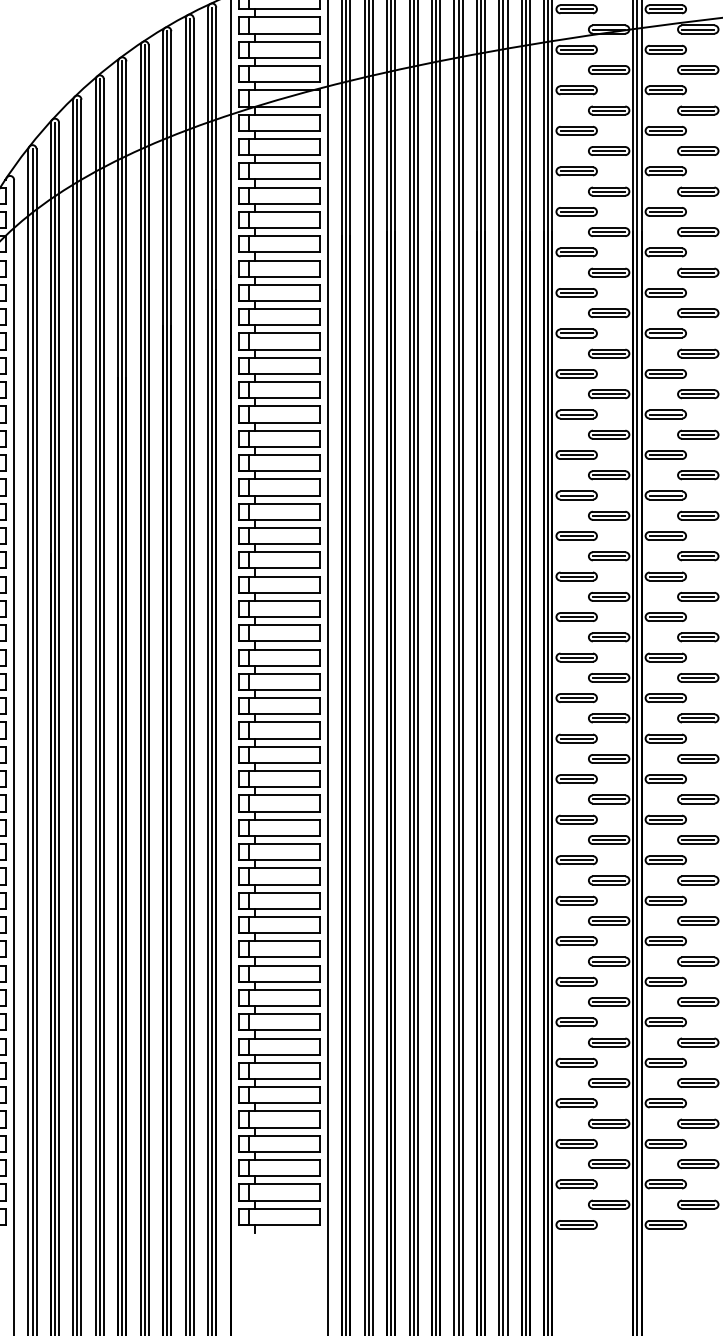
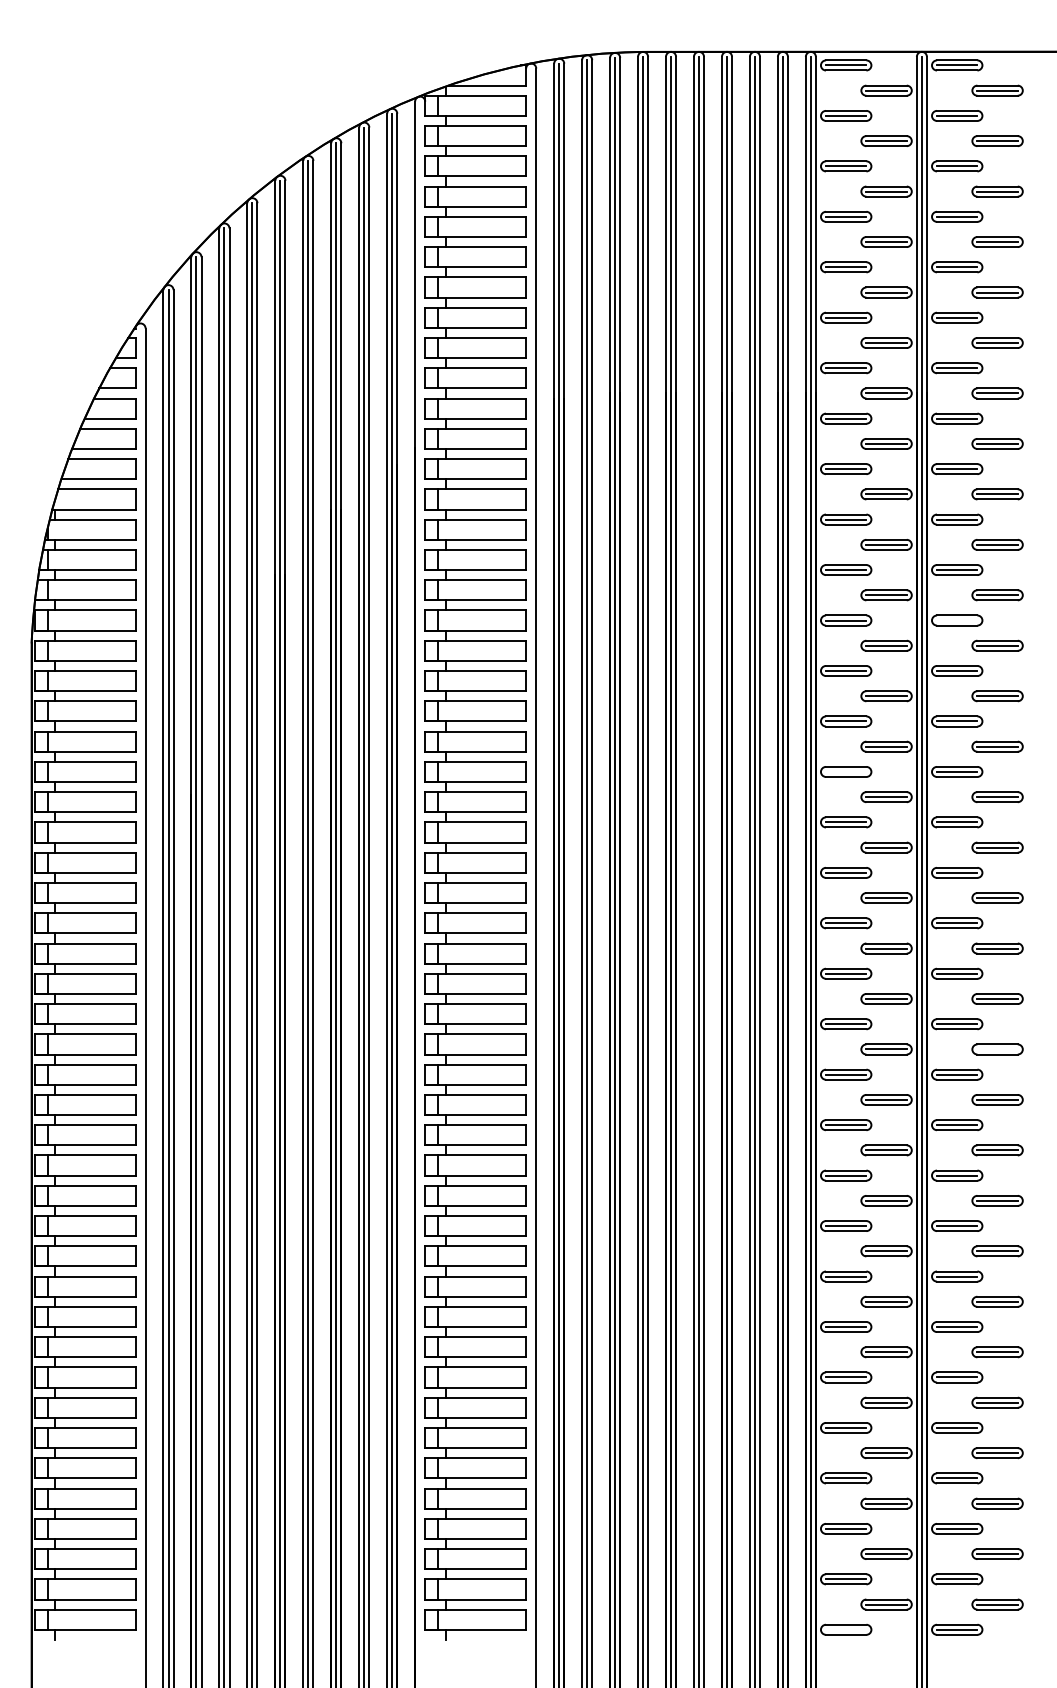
line: (666, 414) -> (957, 620), removed
line: (576, 535) -> (846, 771), removed
line: (698, 758) -> (997, 1049), removed
line: (576, 1224) -> (846, 1629), removed

